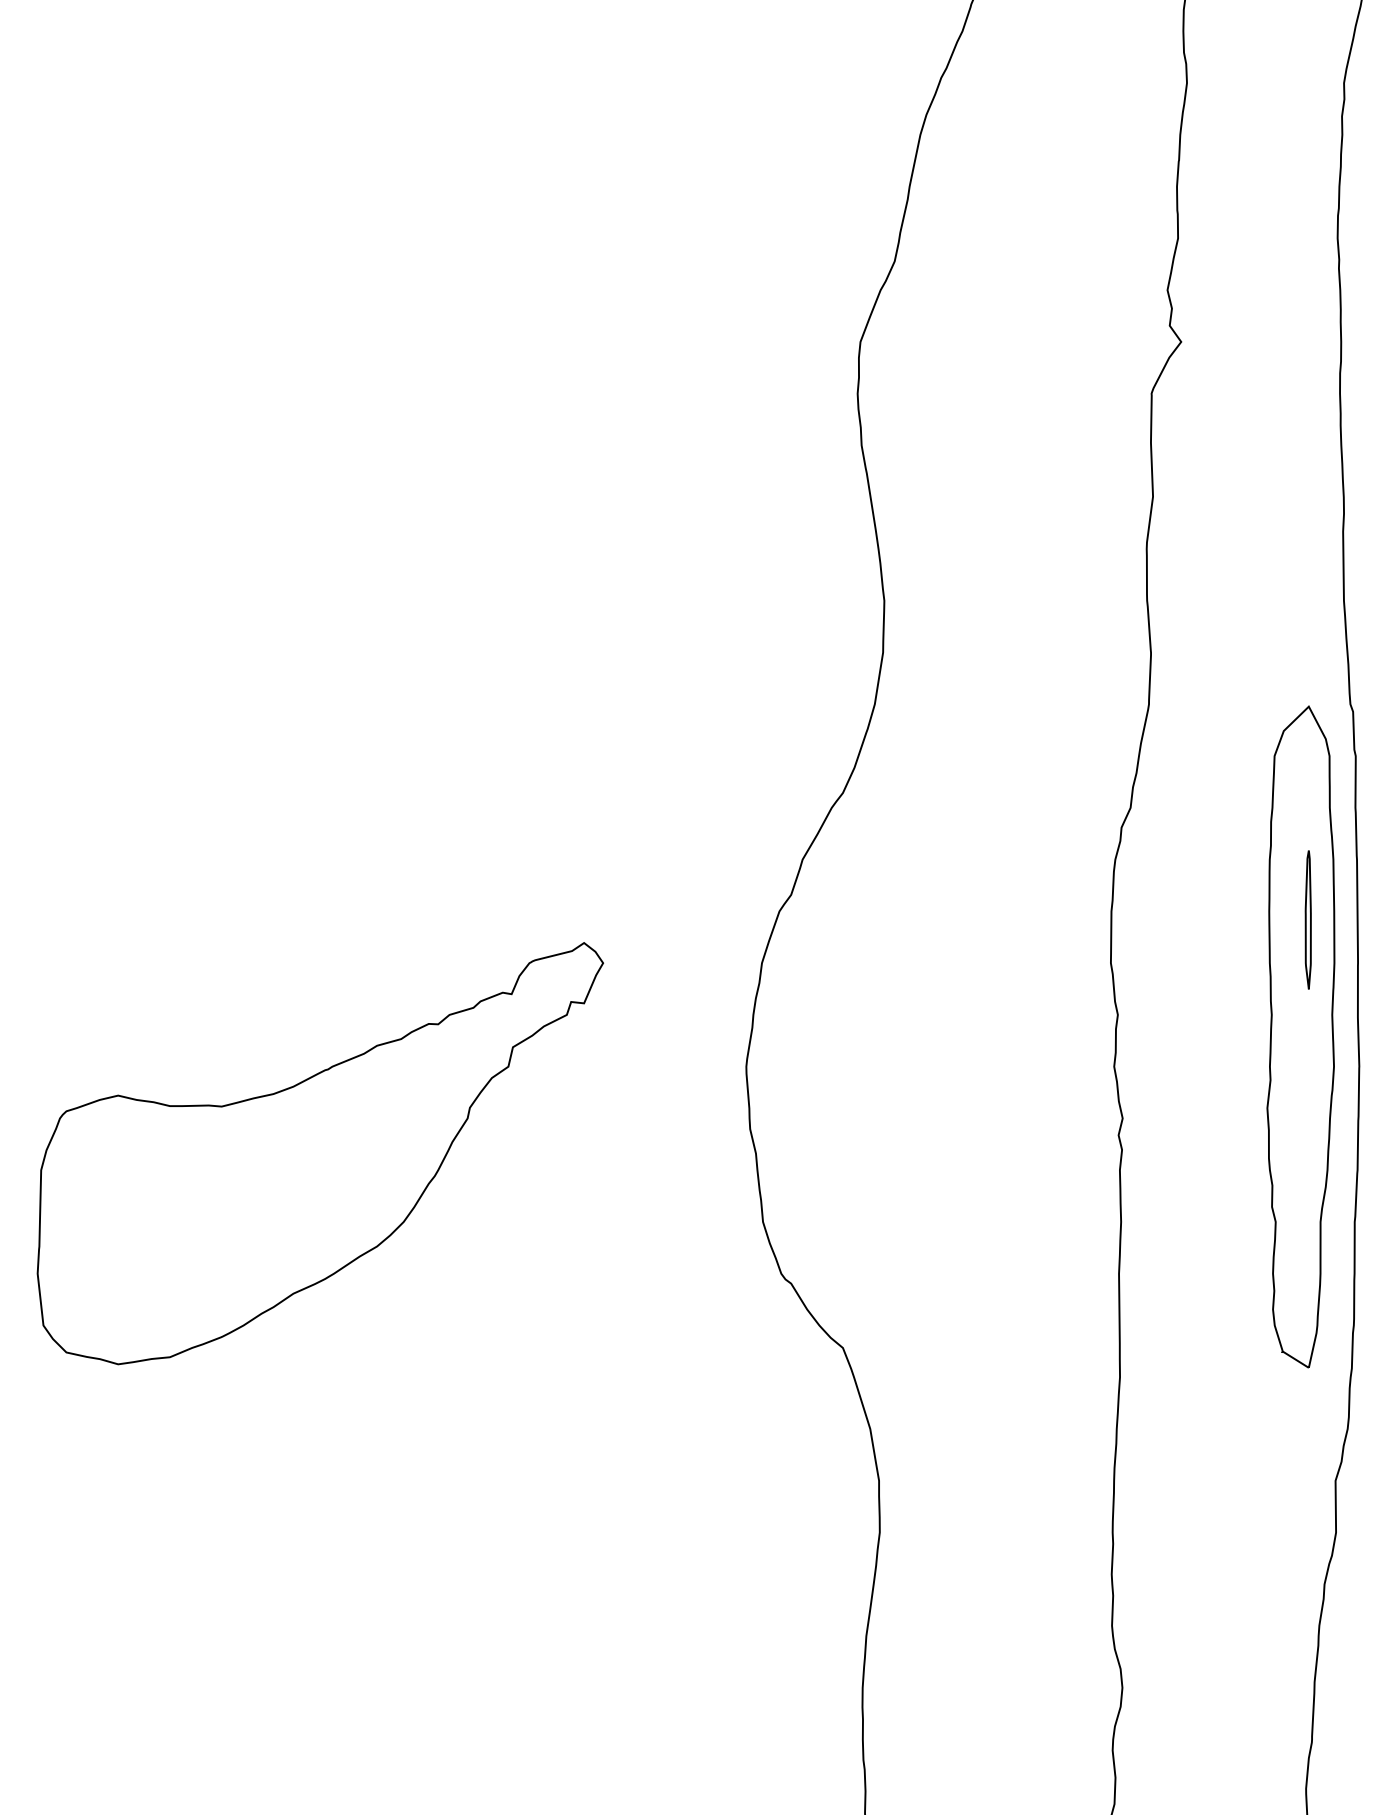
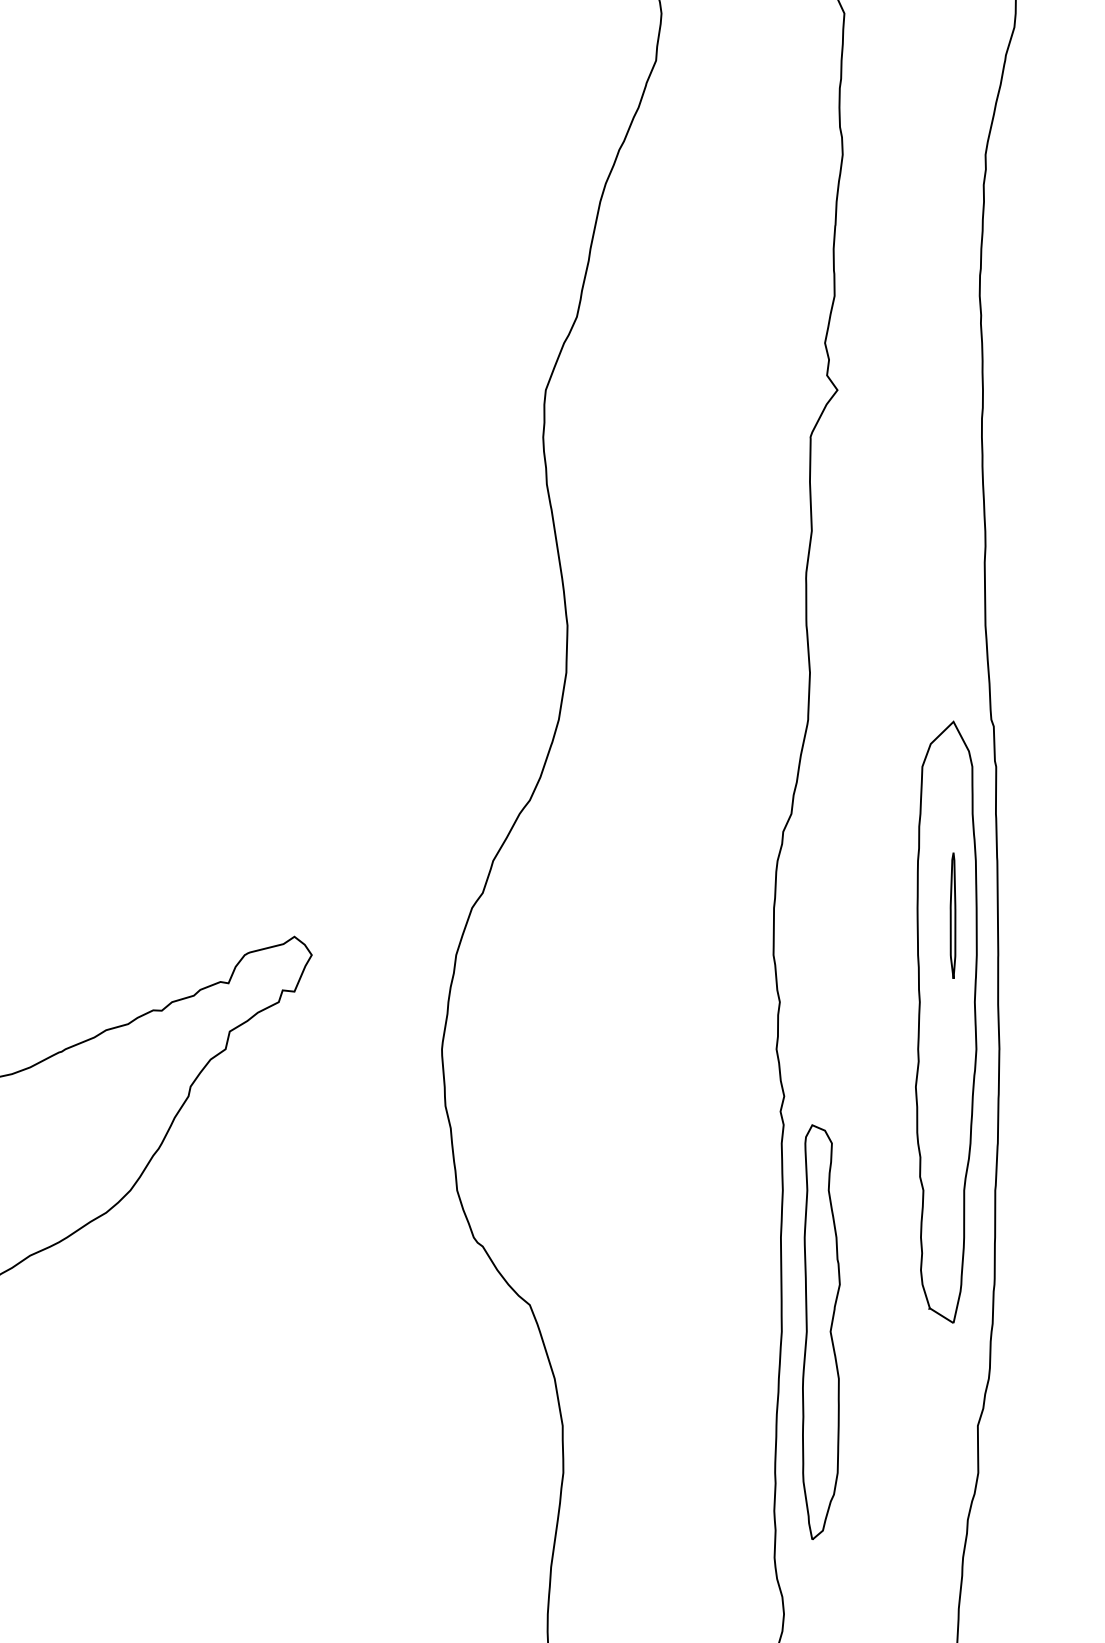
part: (1163, 1377) -> (821, 1331), added

